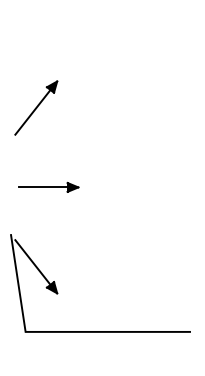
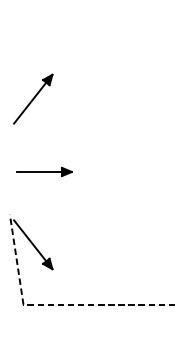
line: (58, 331) -> (53, 304), solid -> dashed

